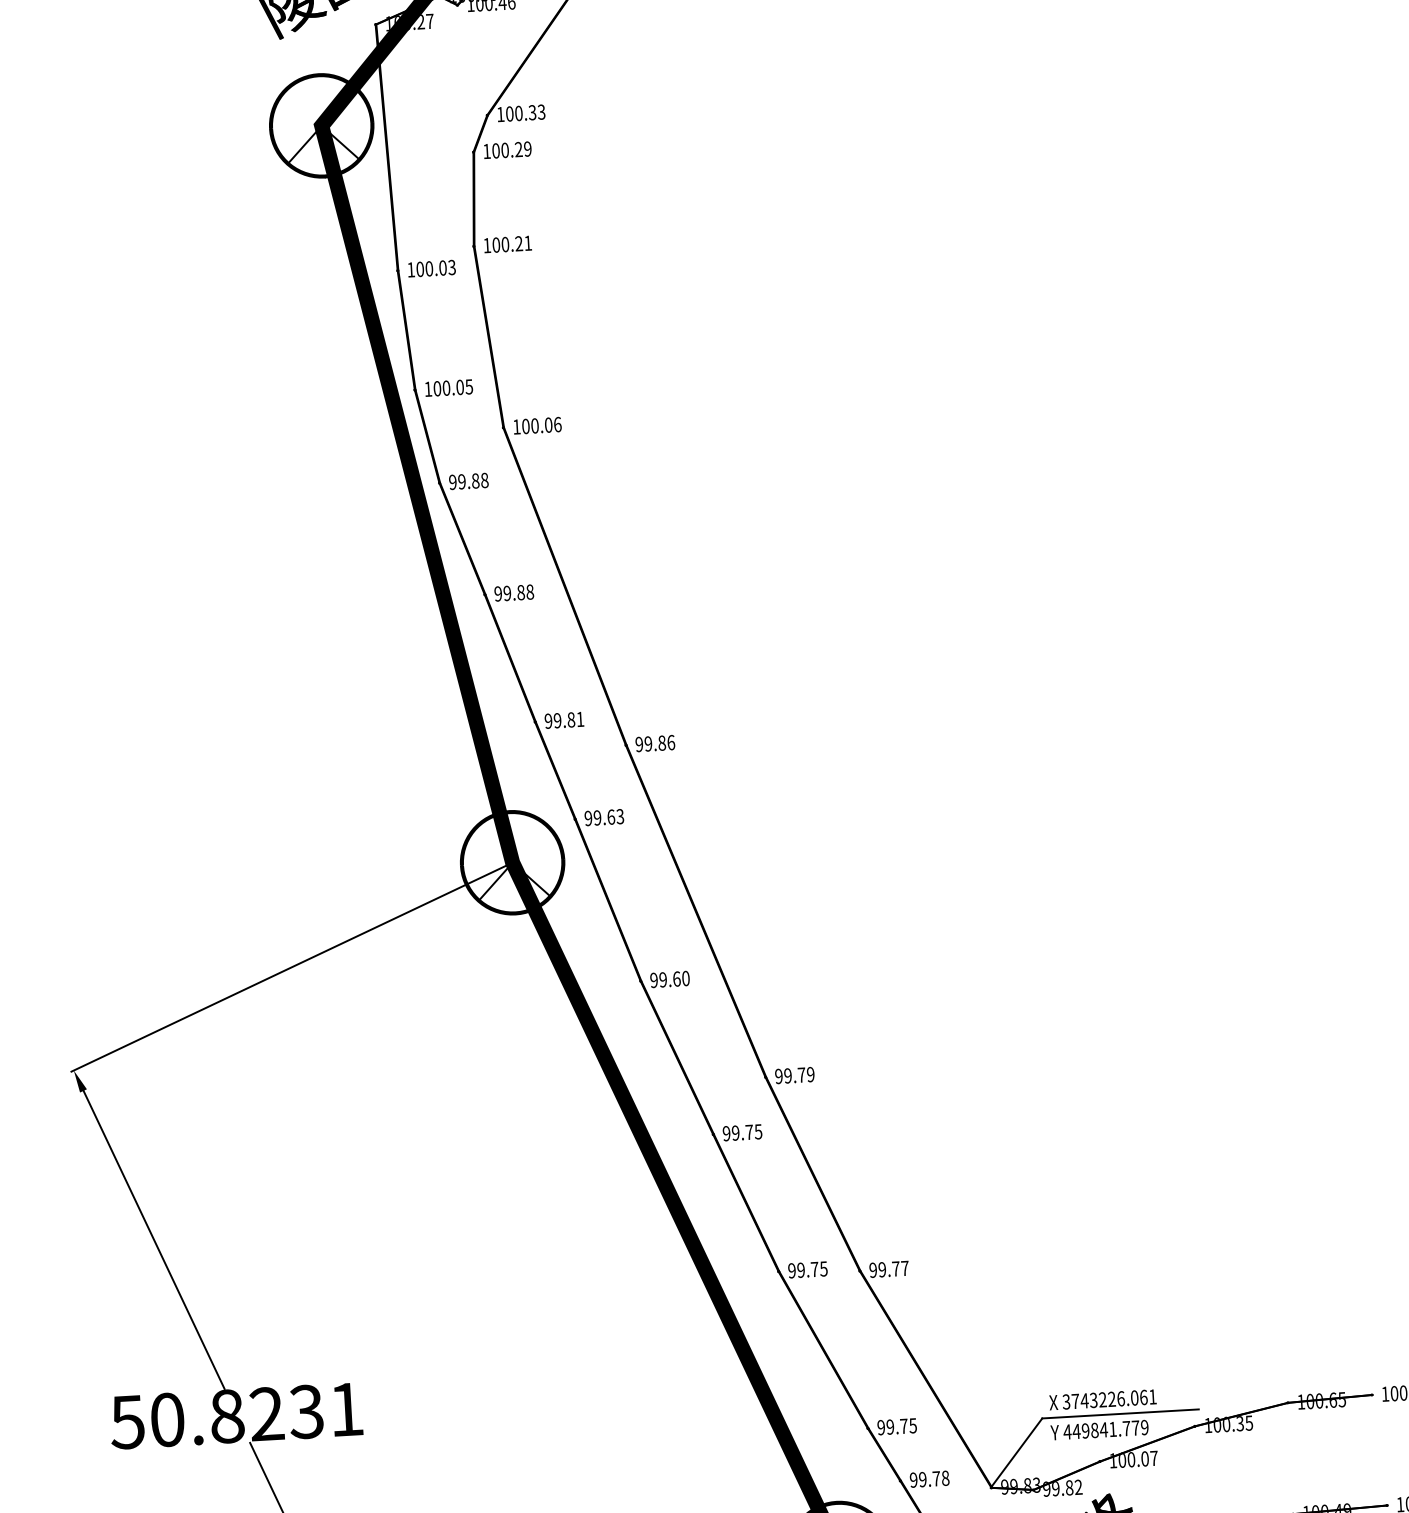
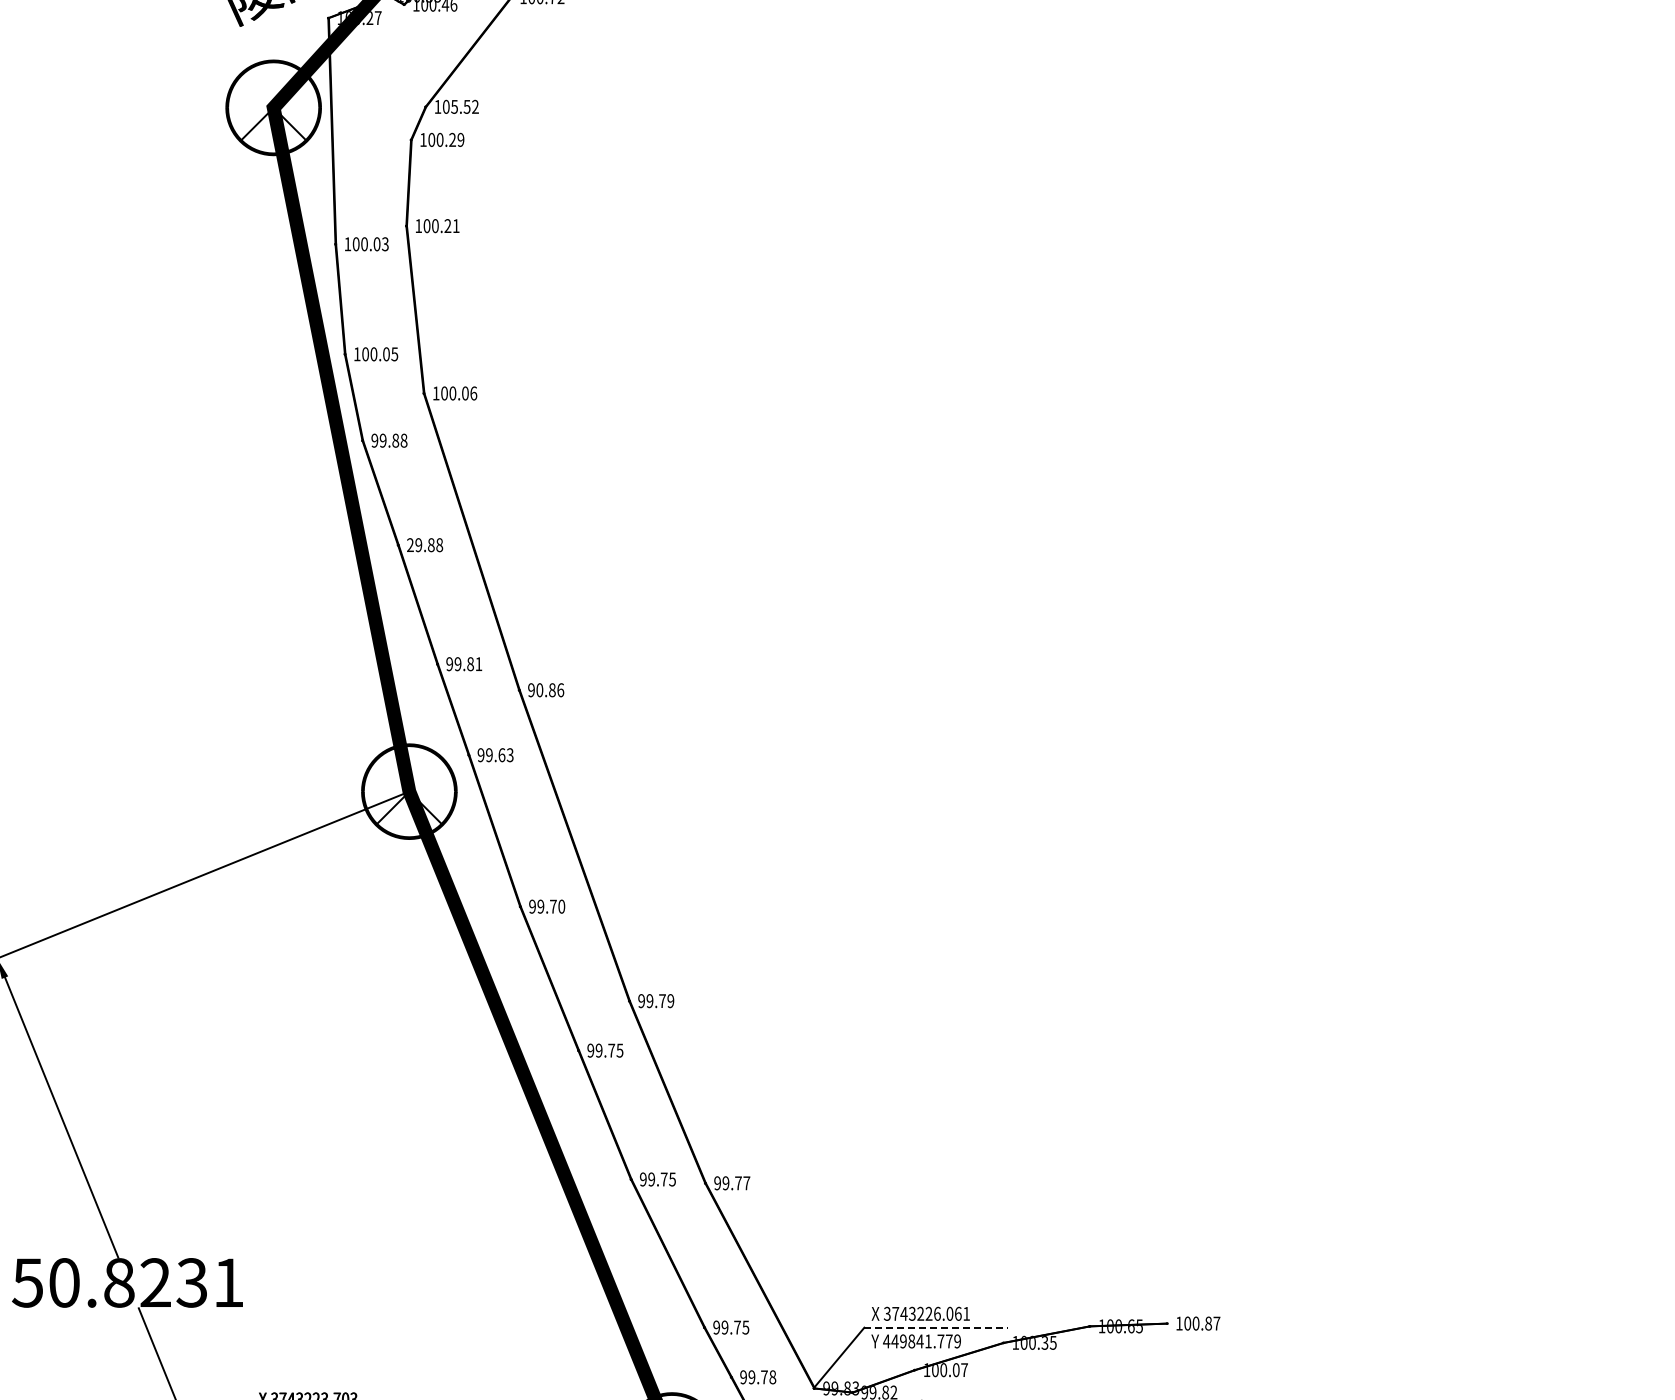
text: (529, 112) -> (464, 106), 100.33 -> 105.52
text: (498, 594) -> (410, 545), 99.88 -> 29.88
text: (648, 744) -> (539, 690), 99.86 -> 90.86
text: (676, 978) -> (553, 906), 99.60 -> 99.70
line: (1120, 1413) -> (936, 1327), solid -> dashed

